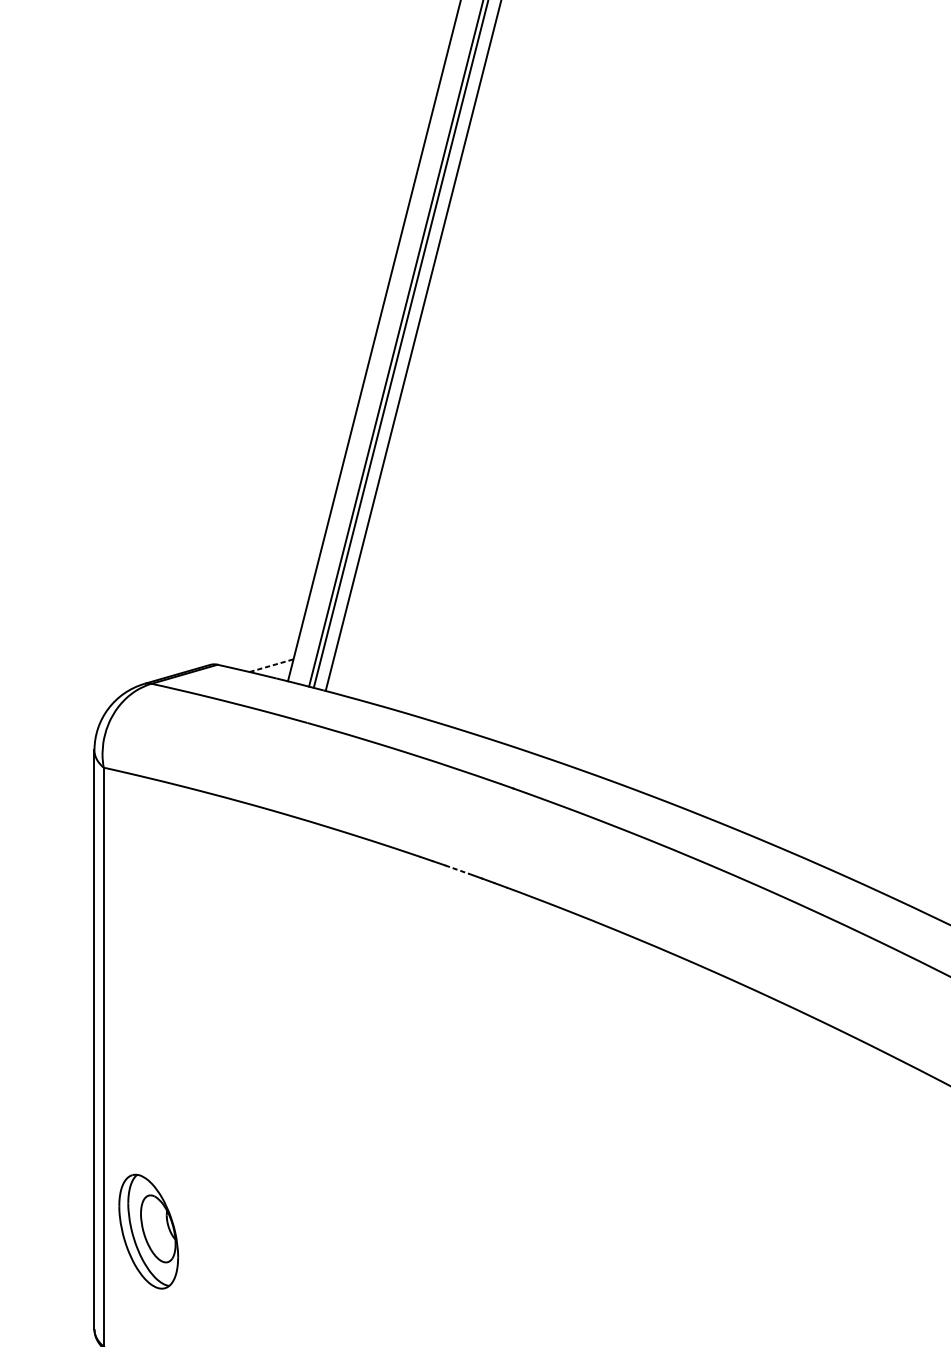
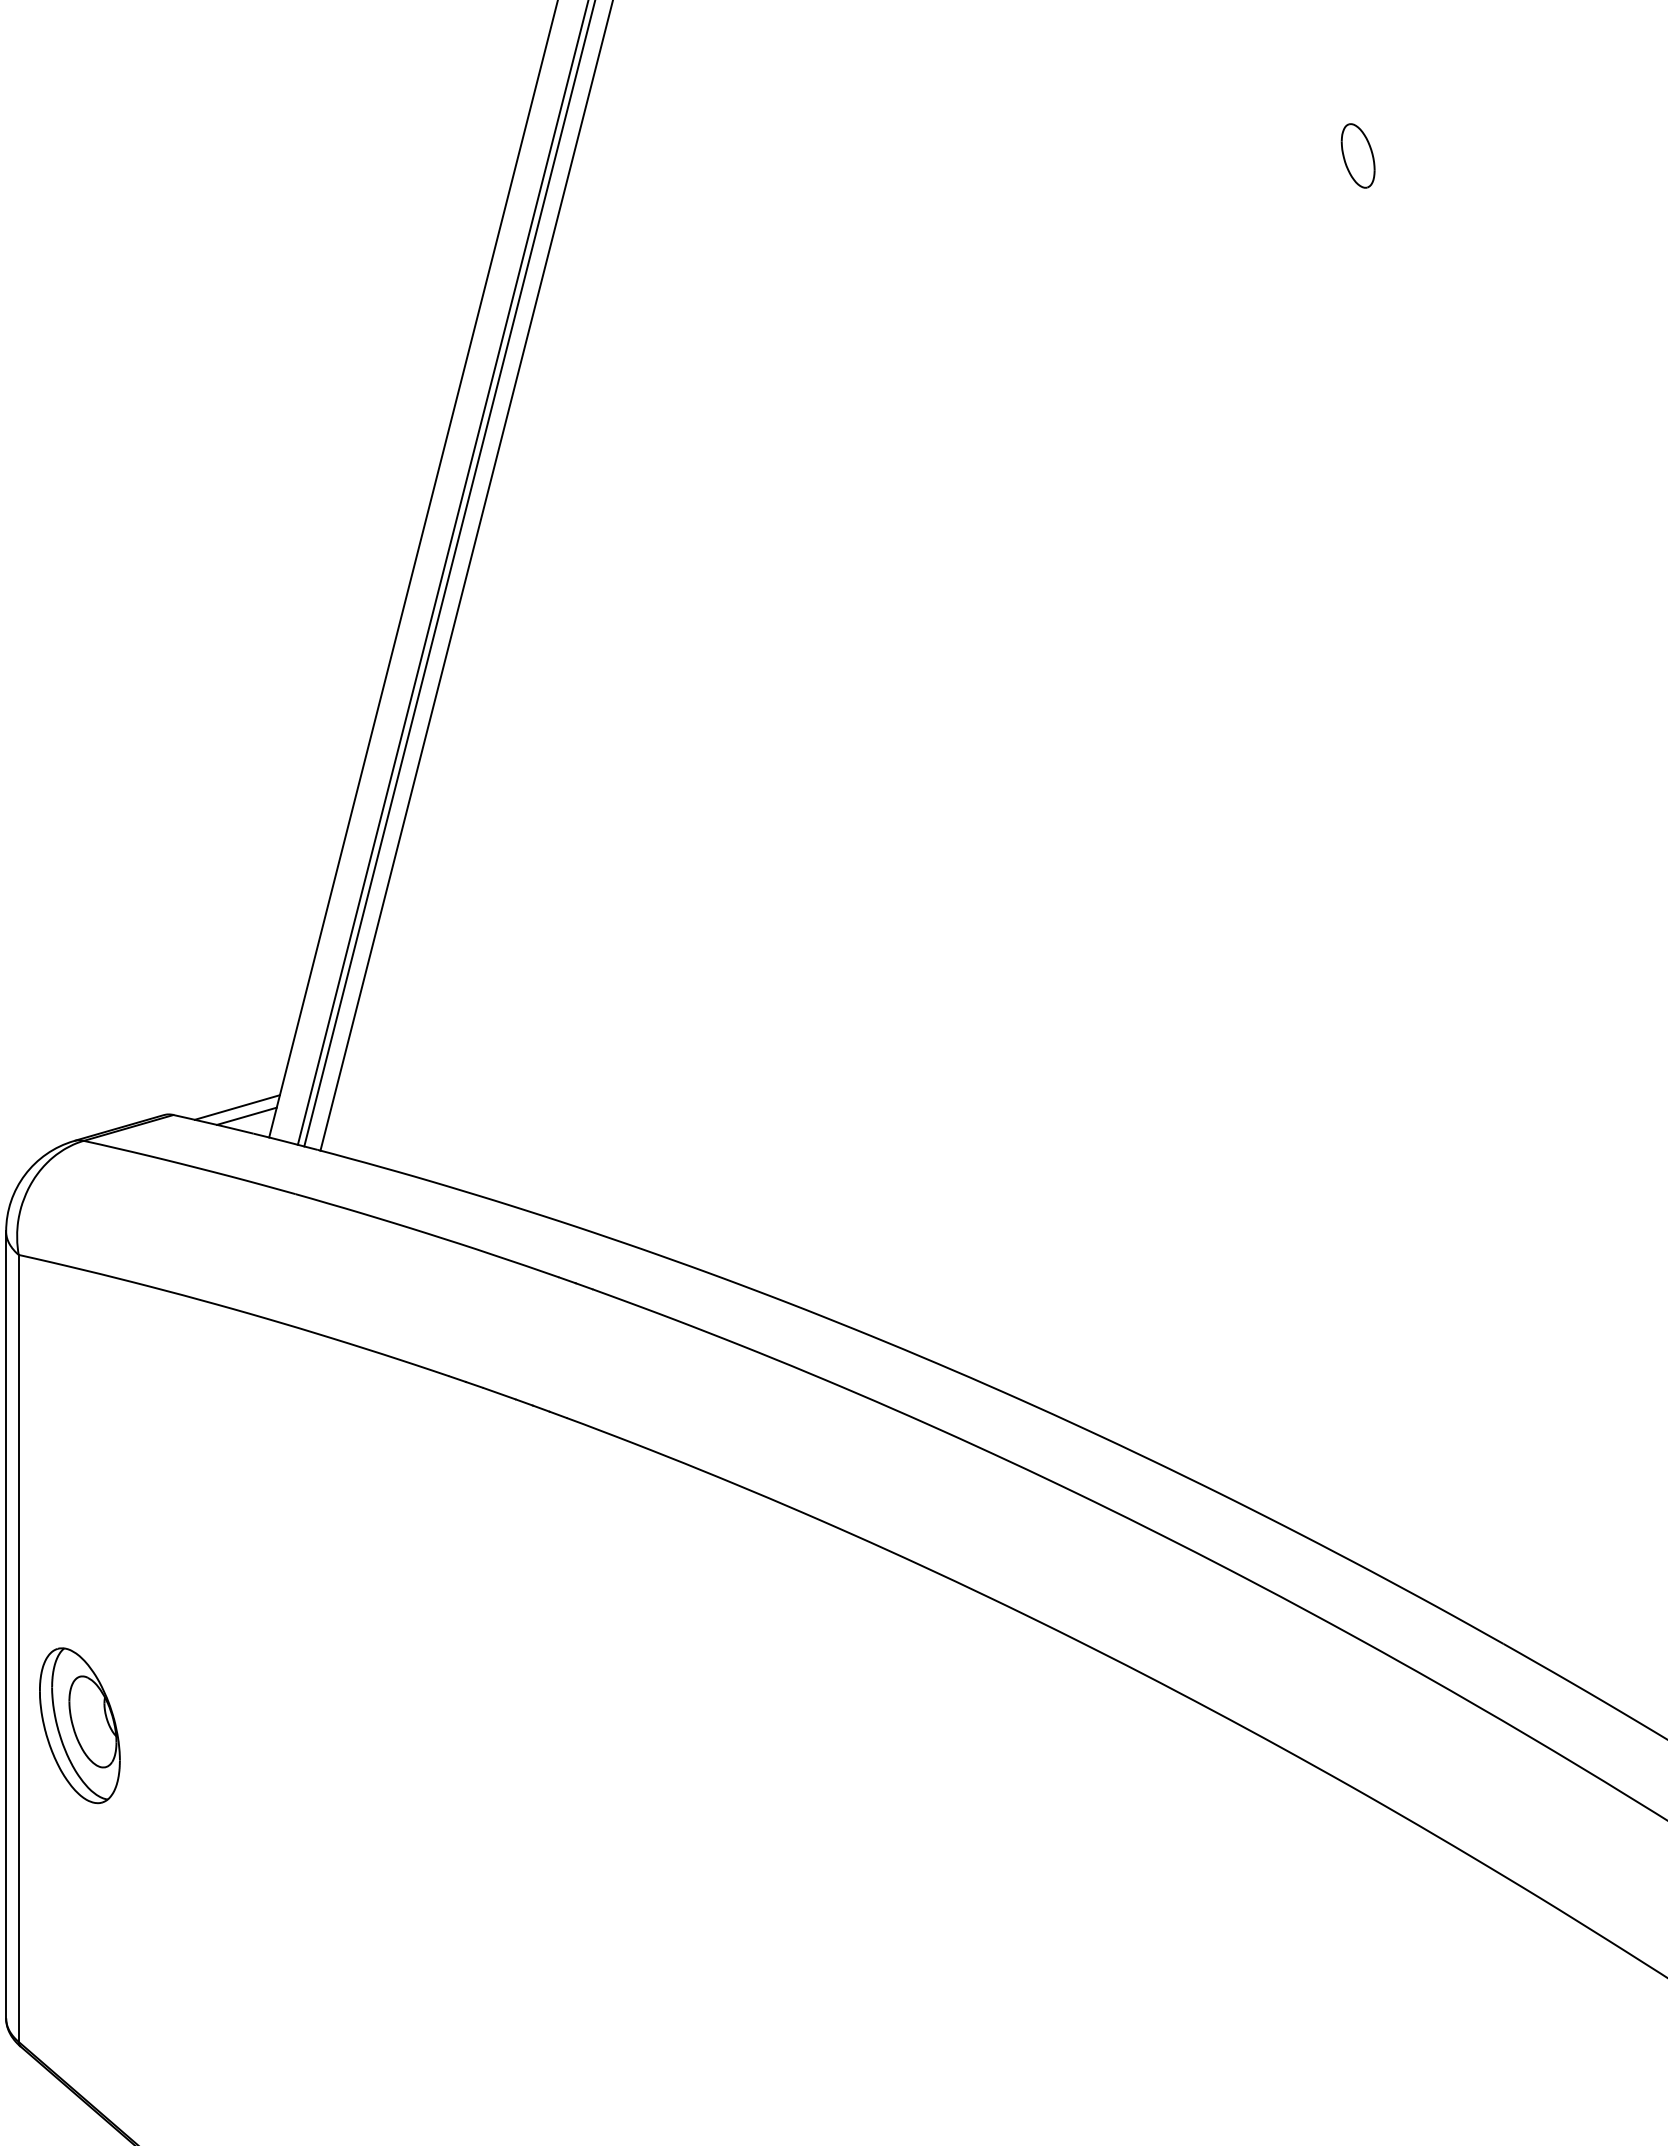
line: (263, 659) -> (236, 1107), added
line: (272, 665) -> (247, 1116), dashed -> solid
line: (457, 869) -> (499, 1393), dashed -> solid
part: (148, 1231) -> (79, 1725), moved

